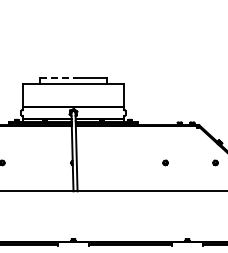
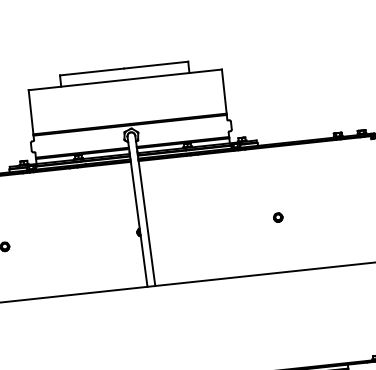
line: (56, 77) -> (91, 71), dashed -> solid
part: (165, 162) -> (278, 216), moved

